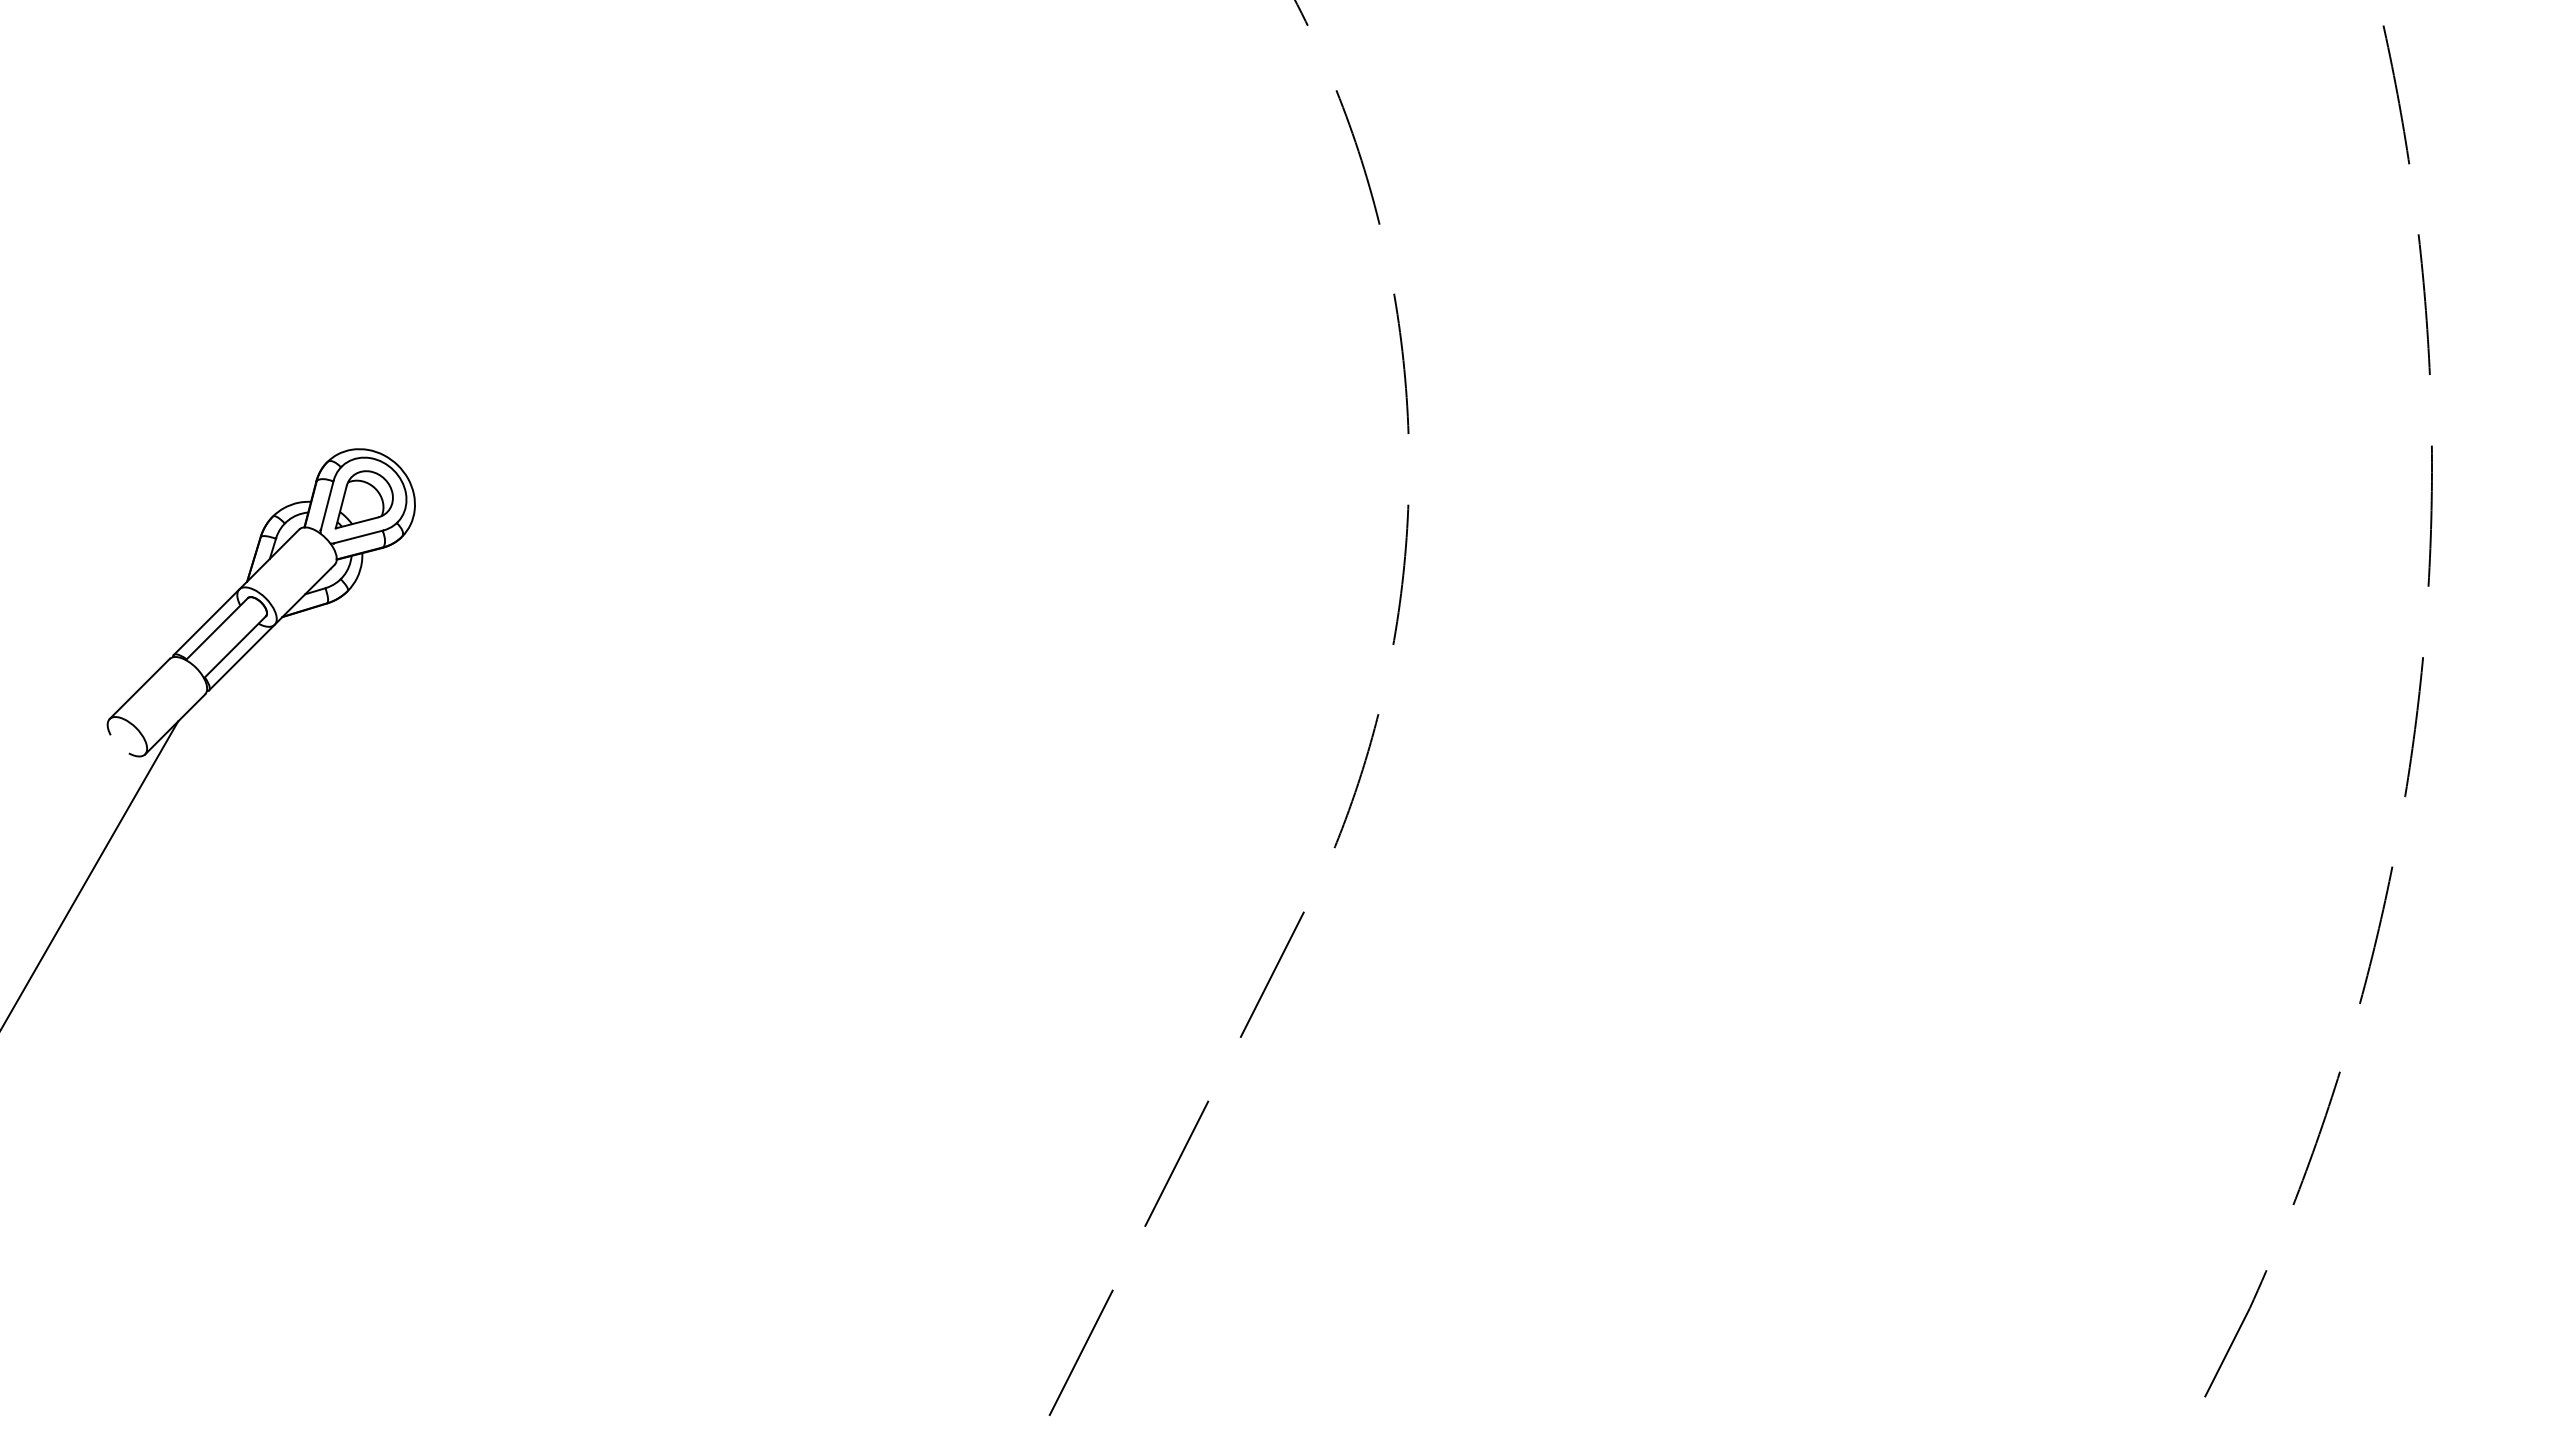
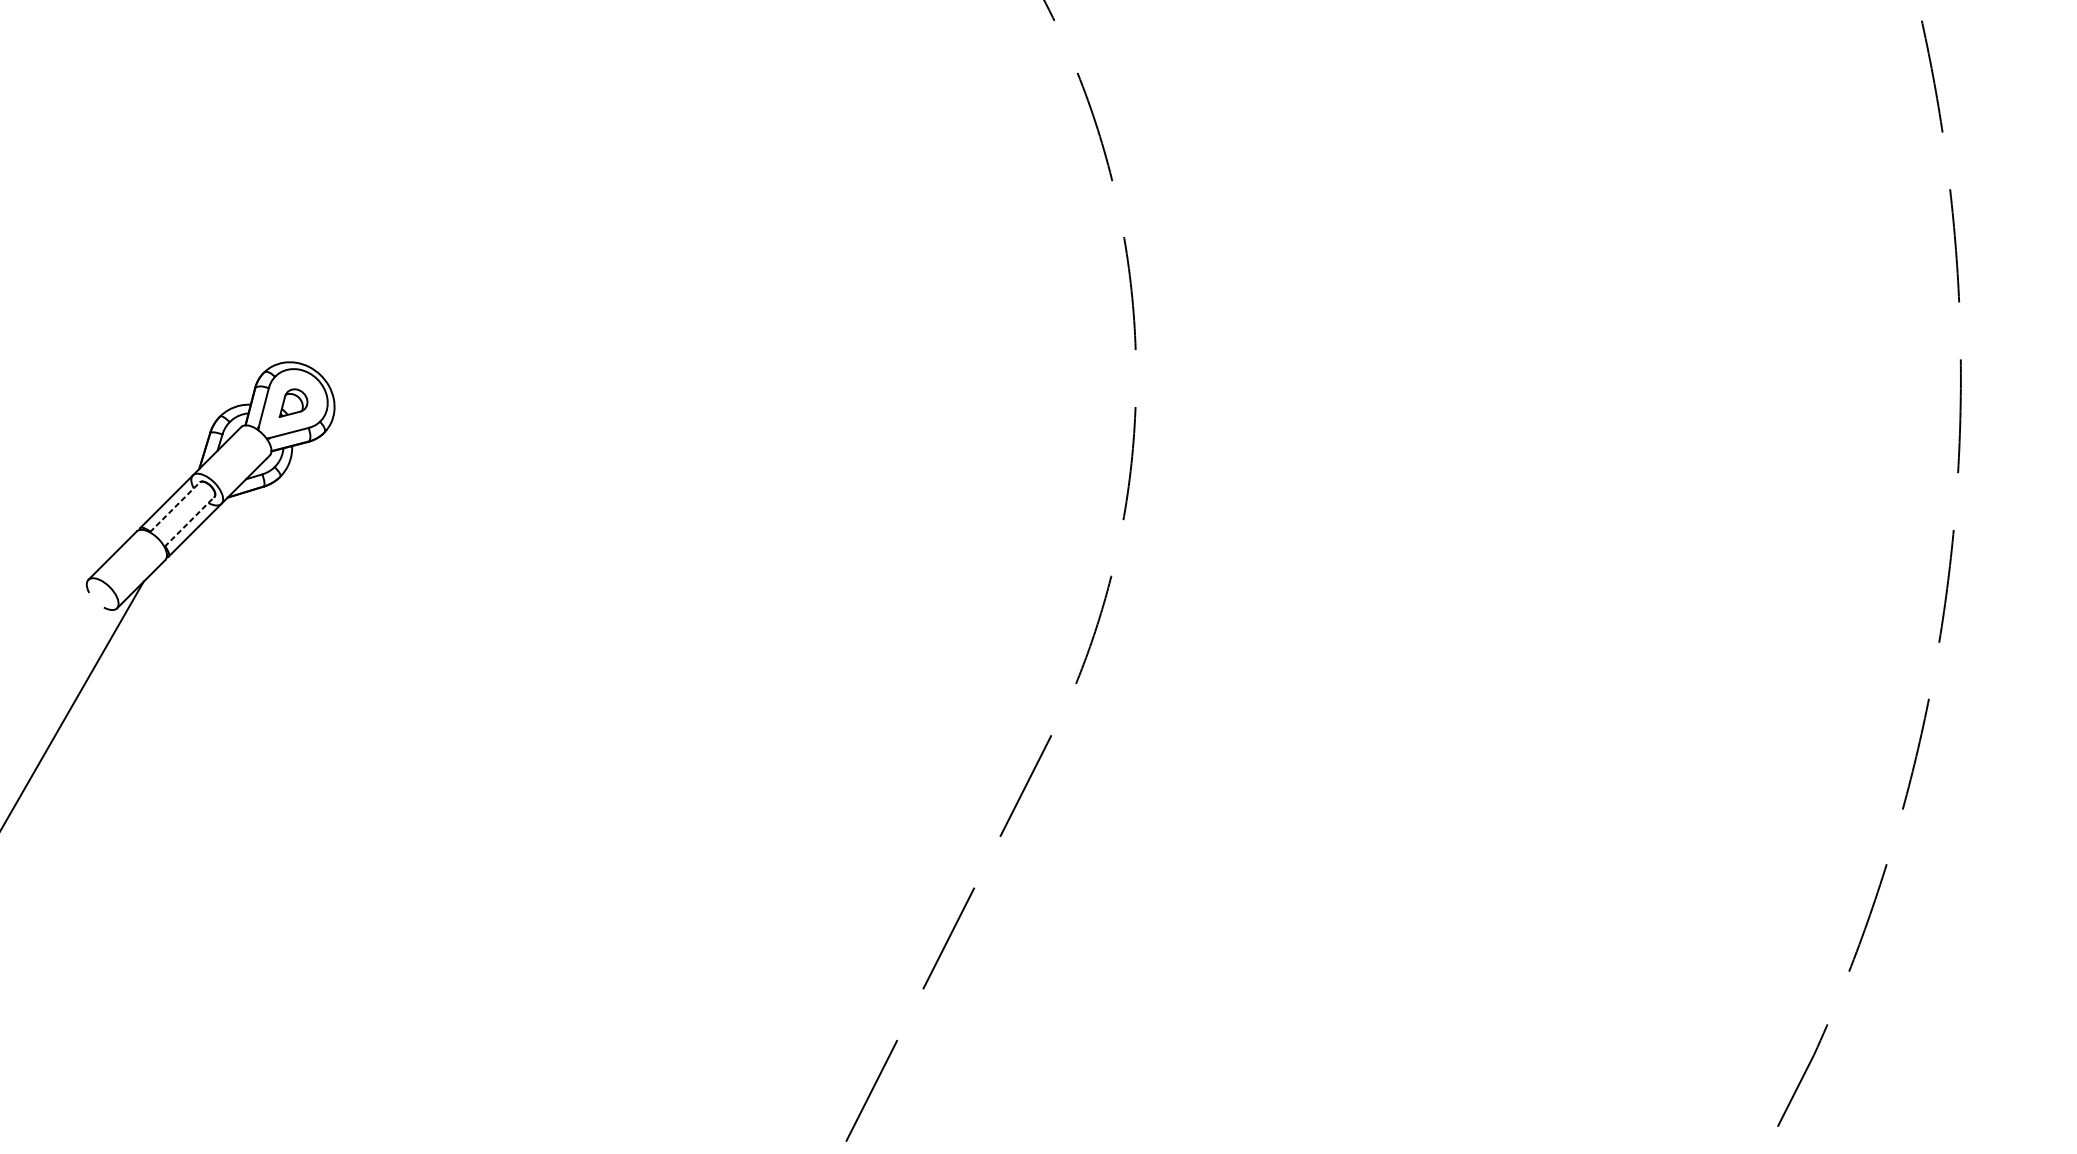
part: (363, 499) -> (293, 402), size x0.6
line: (216, 629) -> (174, 507), solid -> dashed
line: (235, 647) -> (189, 522), solid -> dashed

